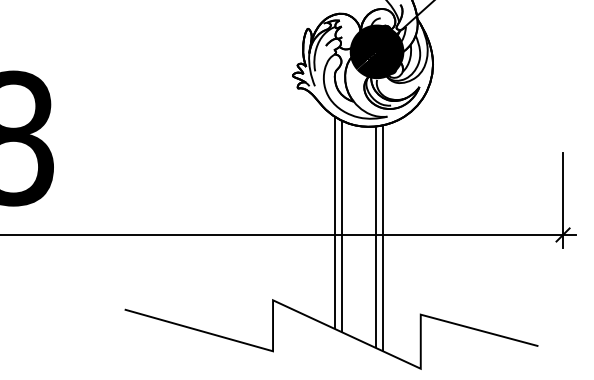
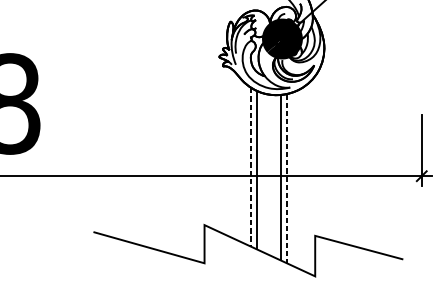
line: (335, 223) -> (251, 167), solid -> dashed
line: (382, 238) -> (286, 178), solid -> dashed

